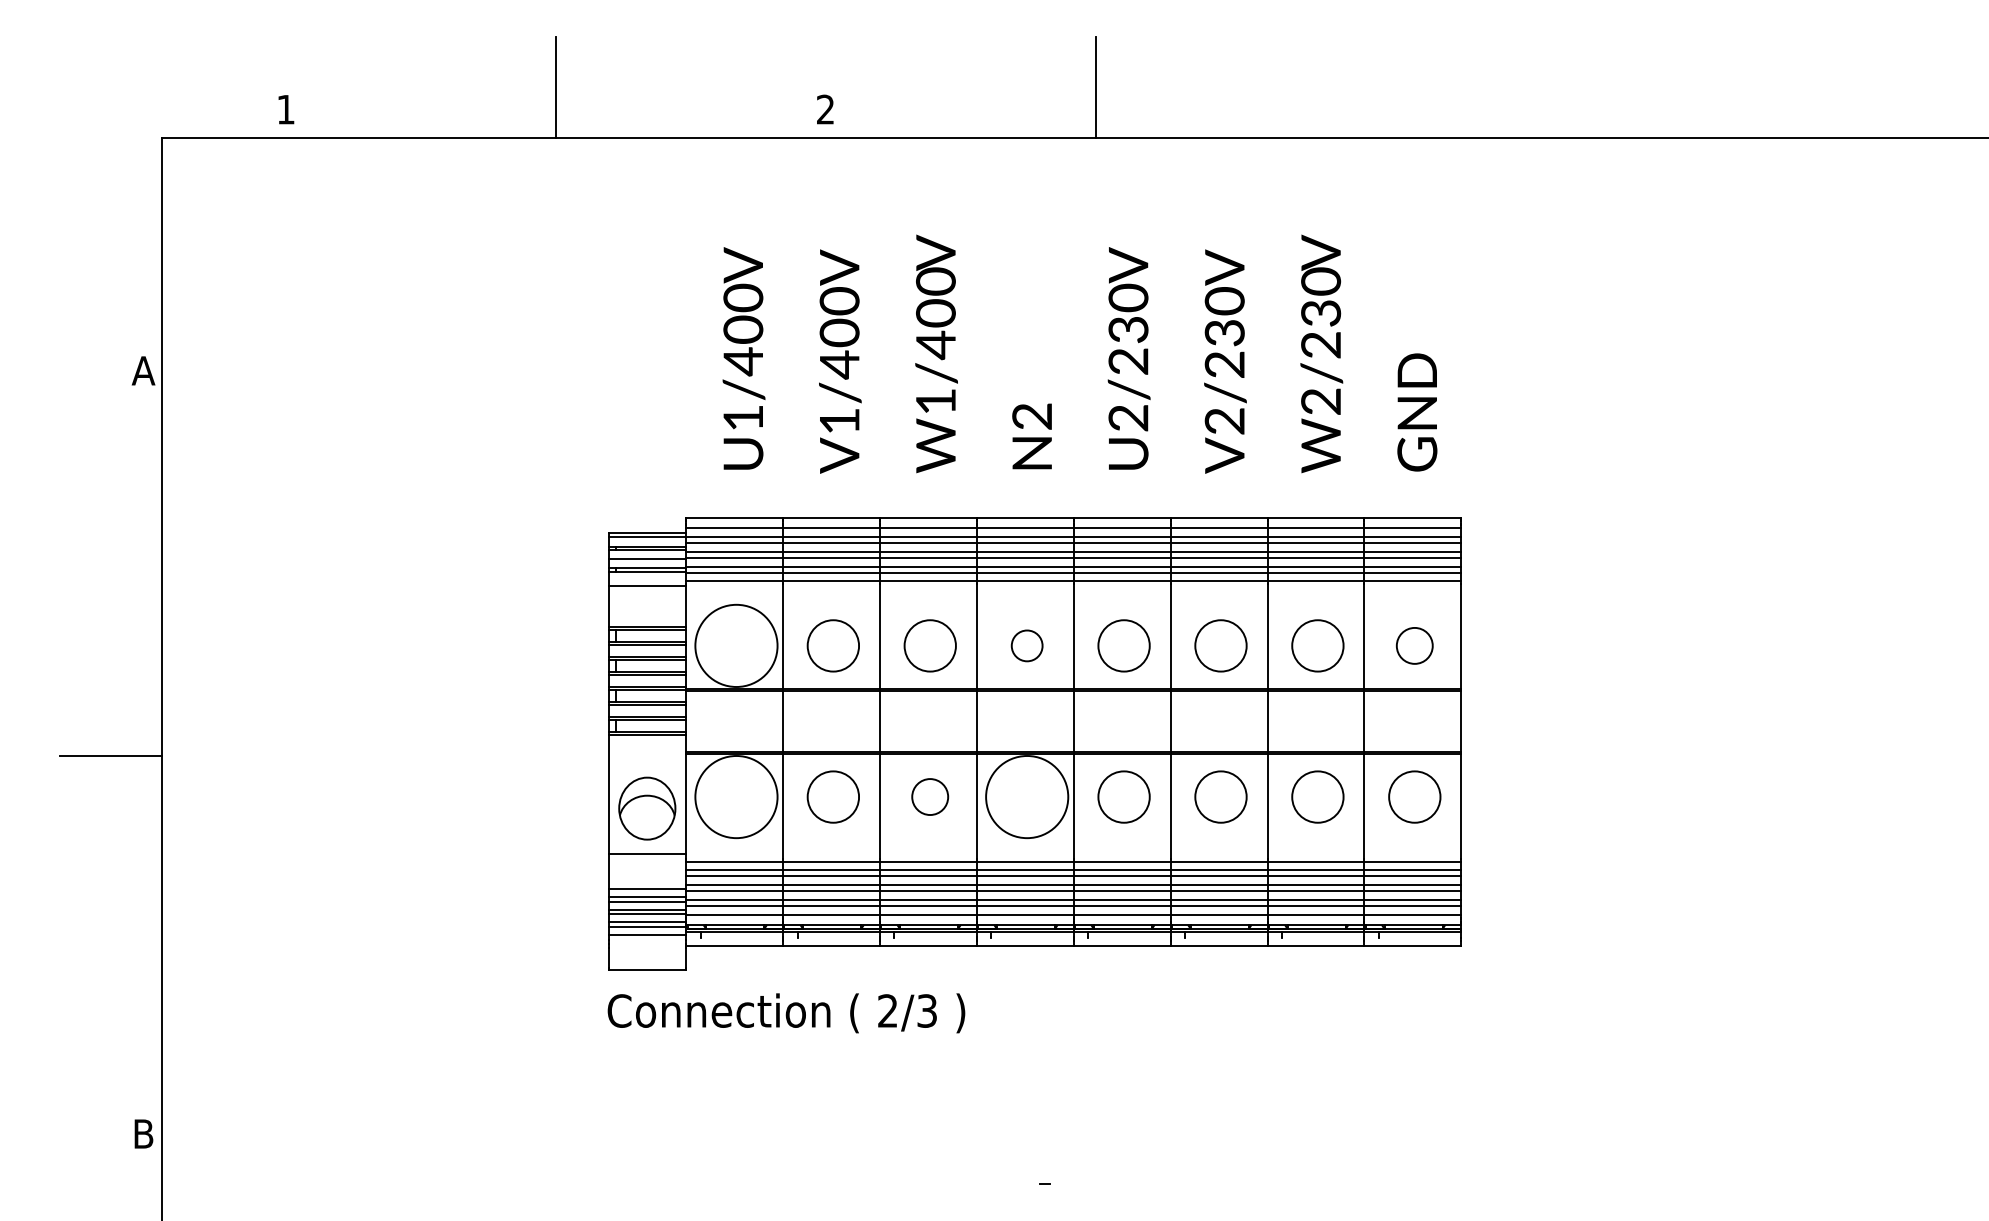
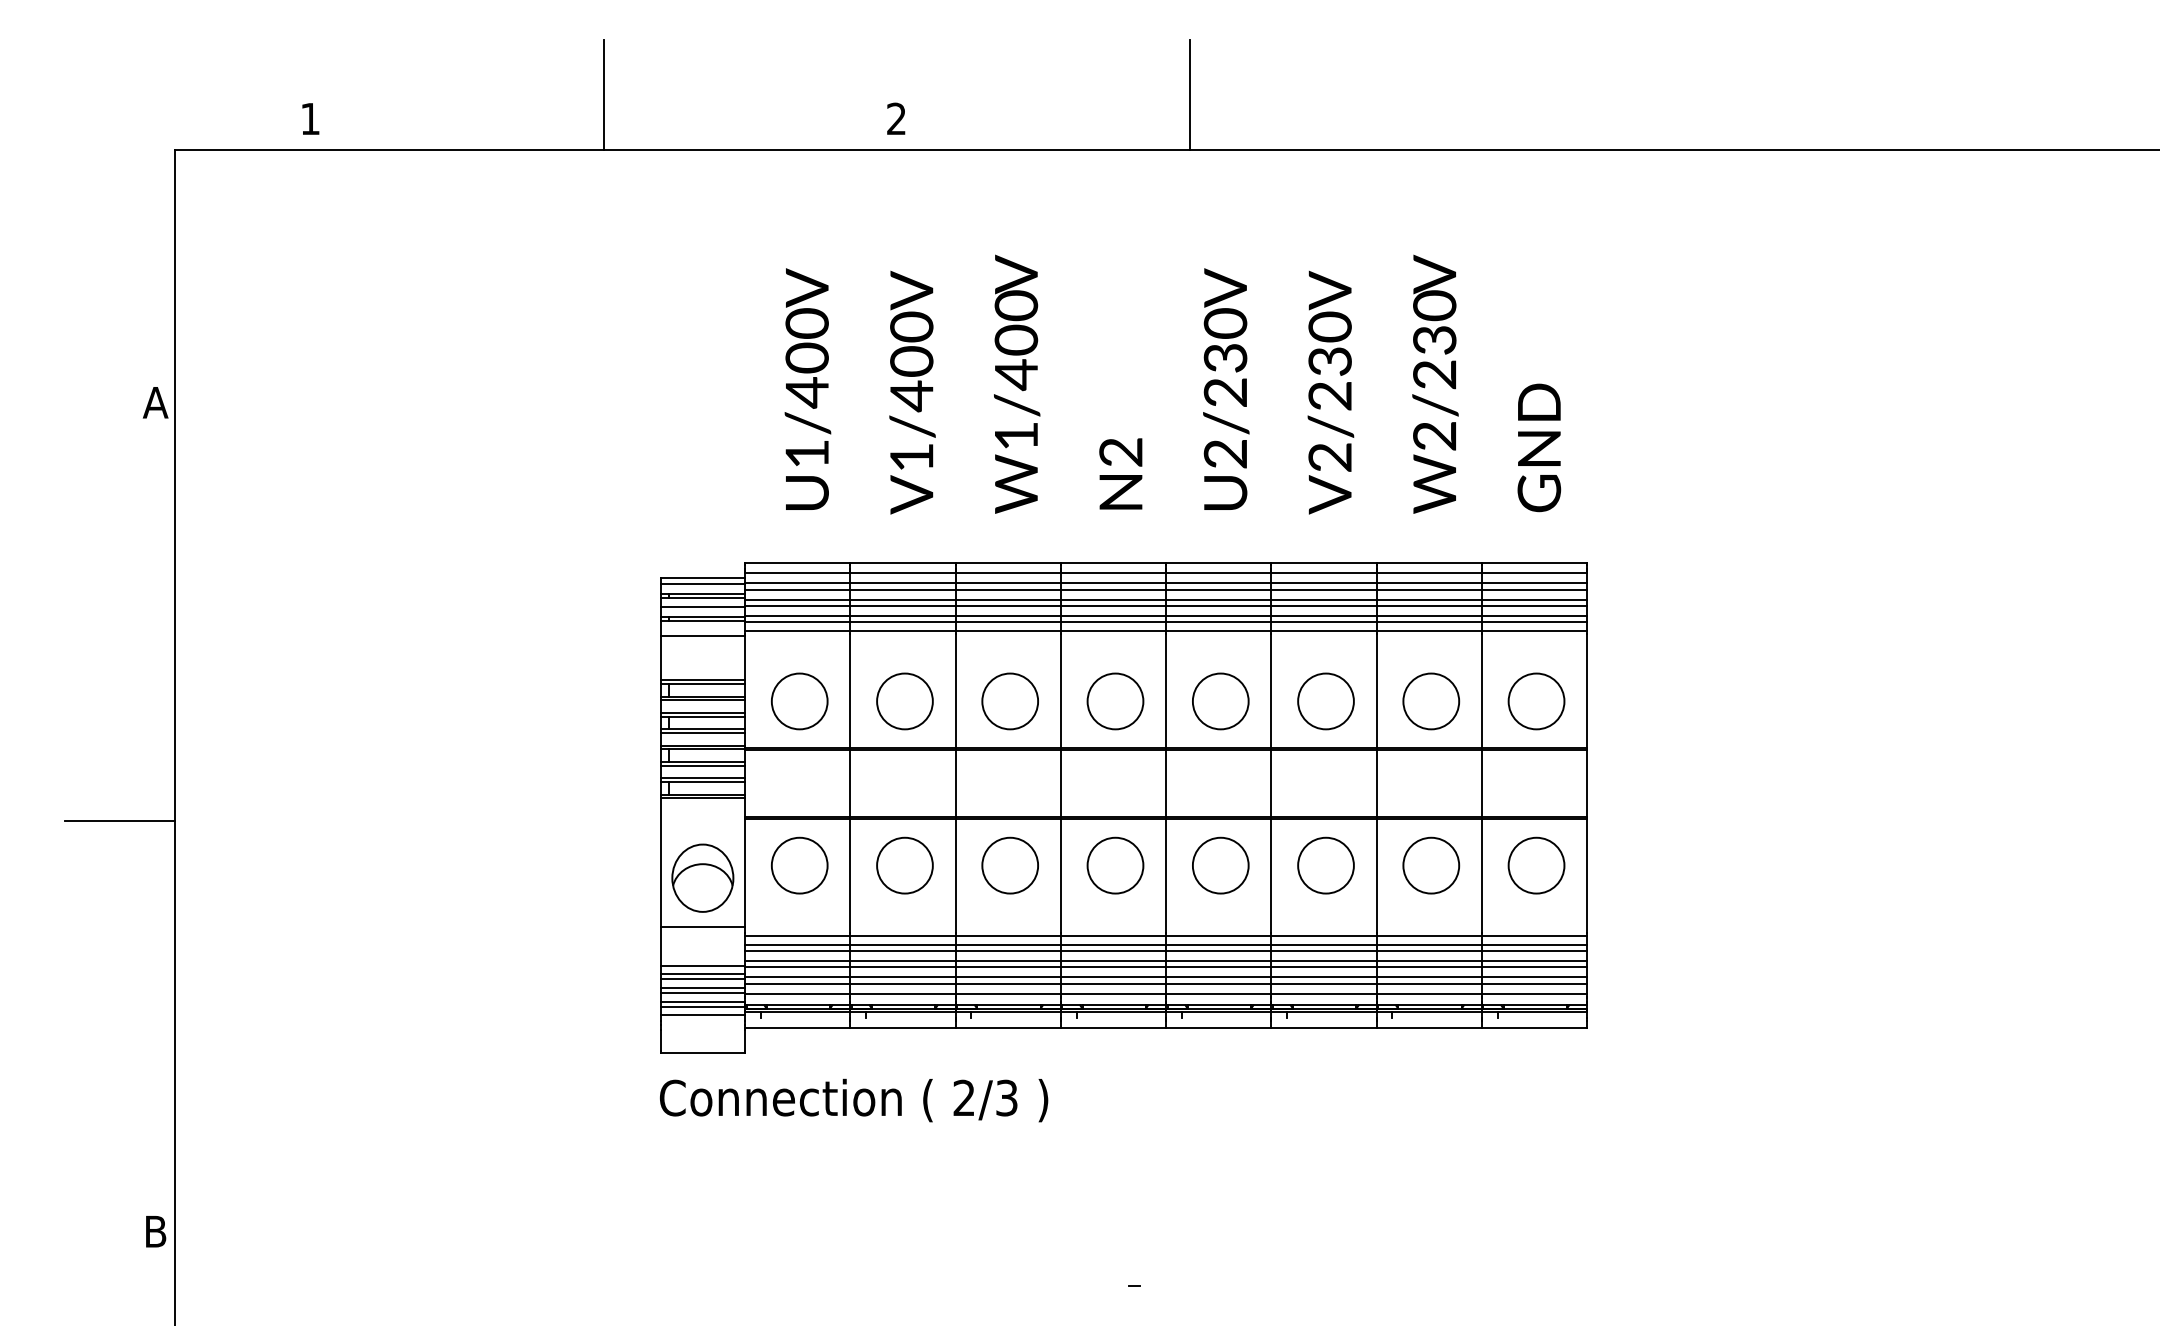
circle: (736, 645) -> (799, 701), size x0.62
circle: (1027, 645) -> (1115, 701), size x1.67
circle: (1414, 645) -> (1536, 701), size x1.43
circle: (736, 796) -> (799, 865), size x0.62
circle: (929, 796) -> (1009, 865), size x1.43
circle: (1027, 796) -> (1115, 865), size x0.62

